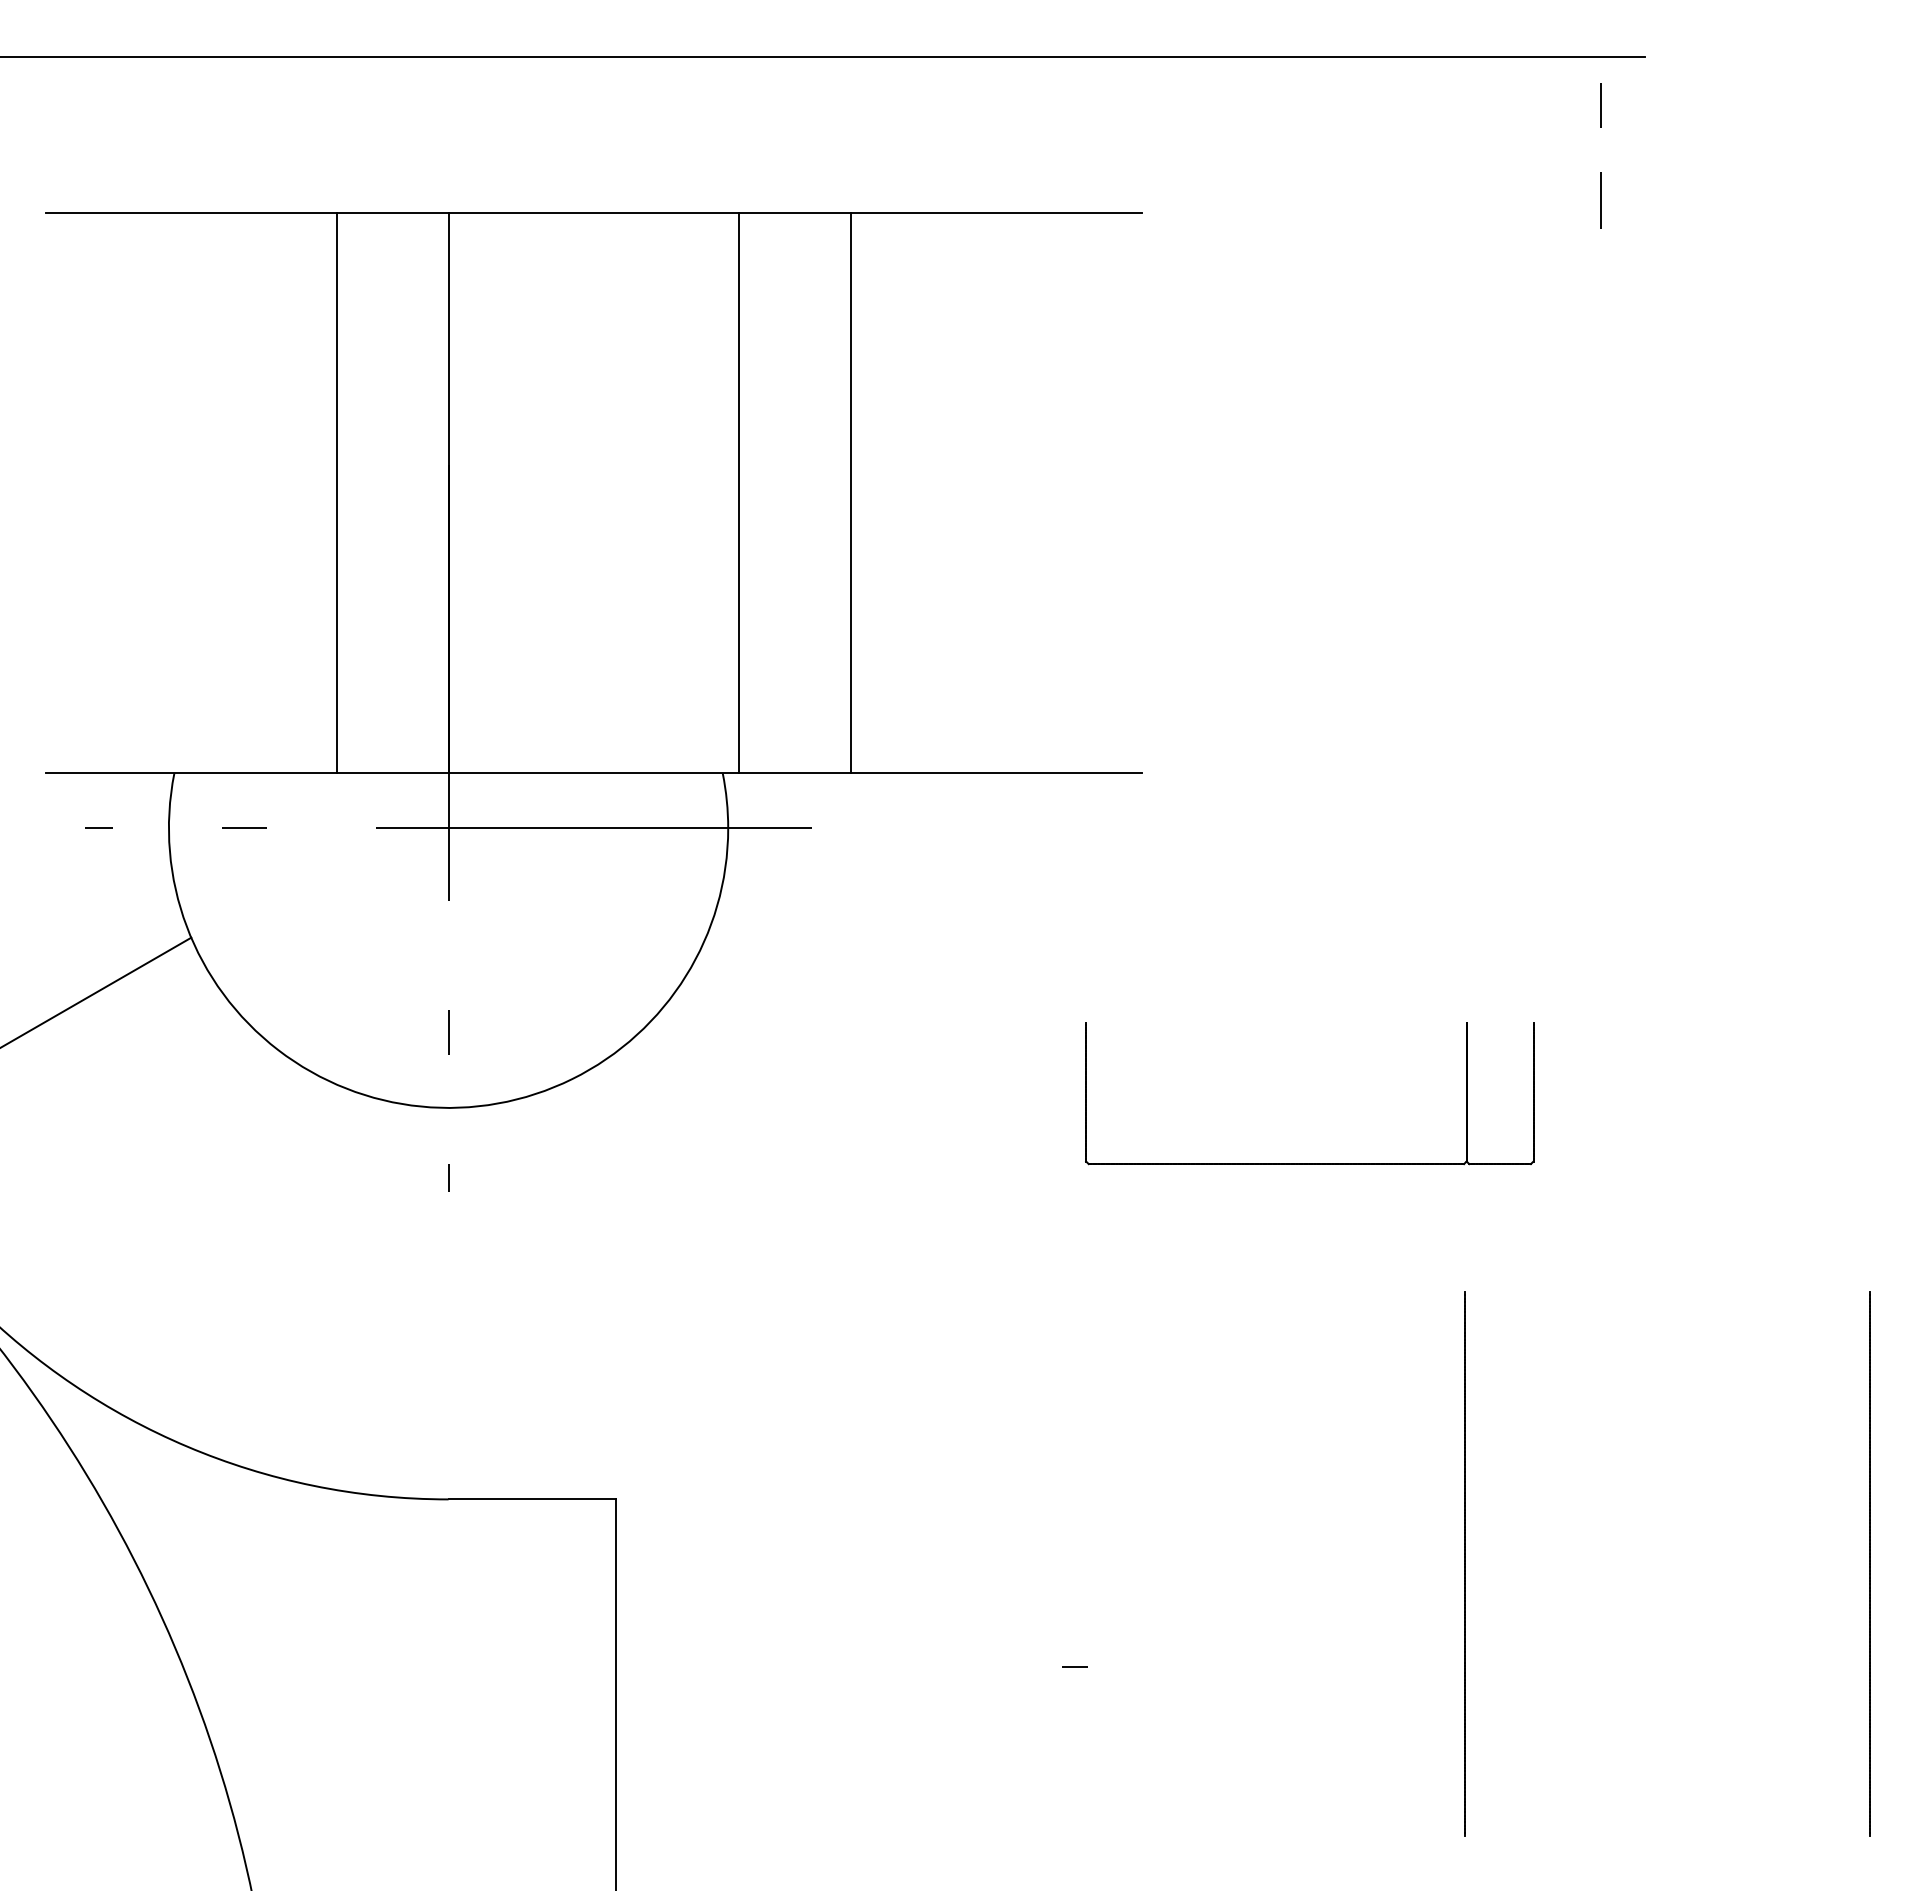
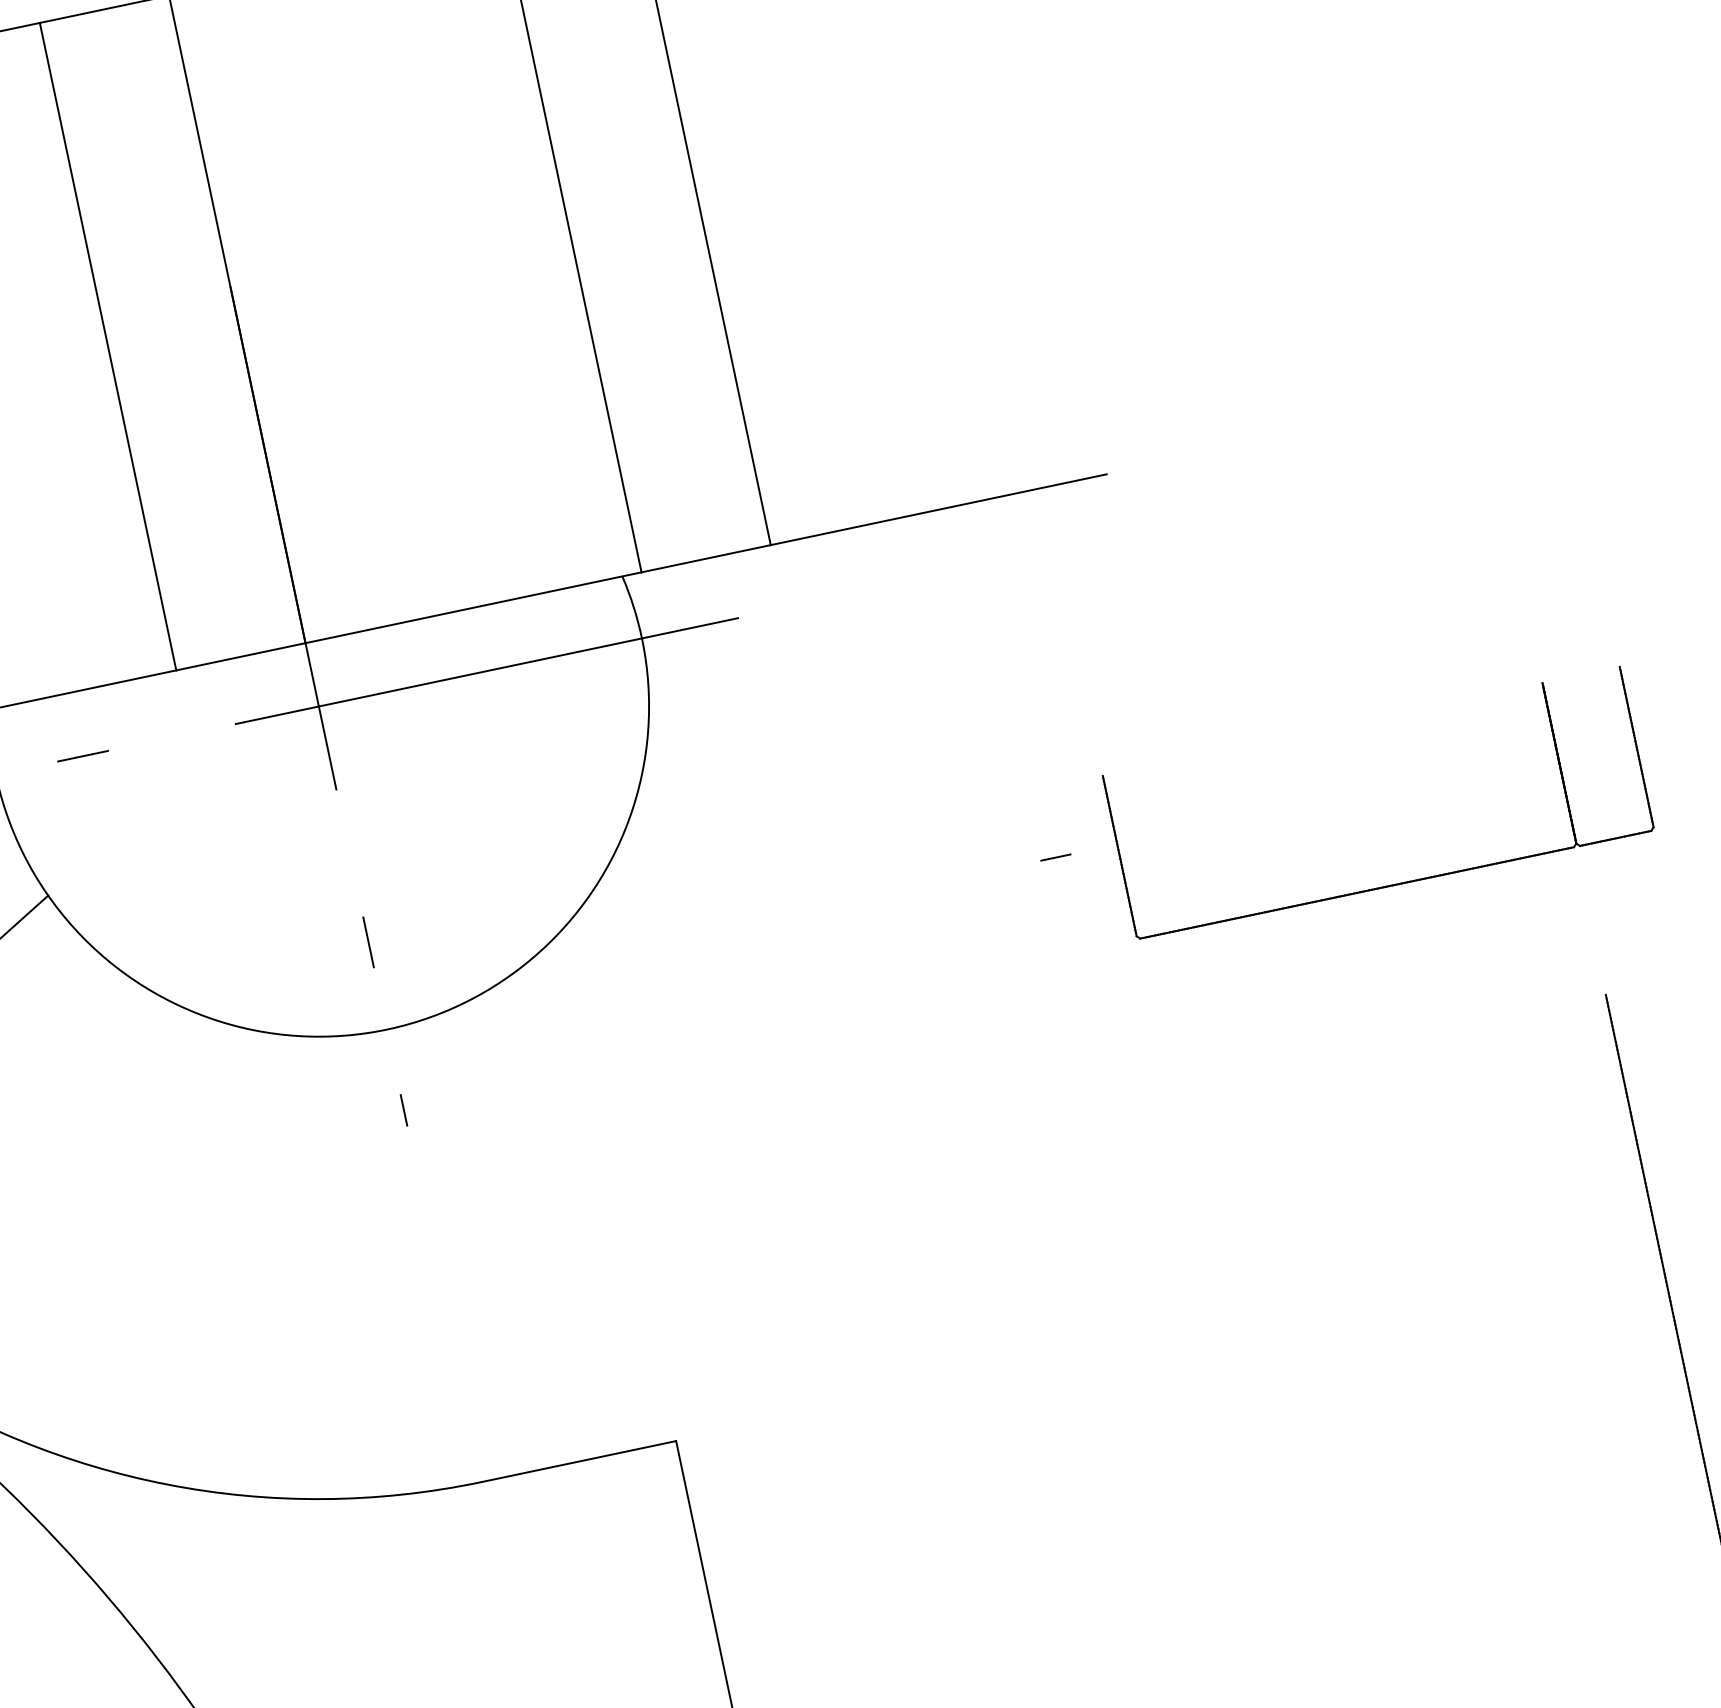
line: (1074, 1666) -> (1055, 856), moved

